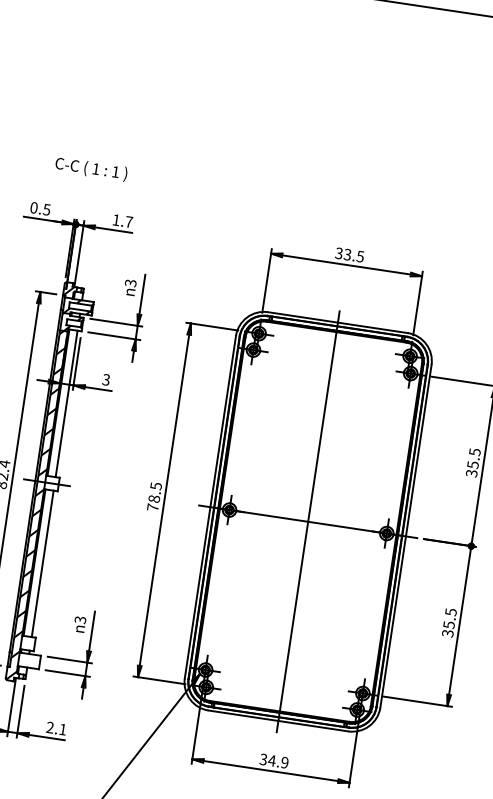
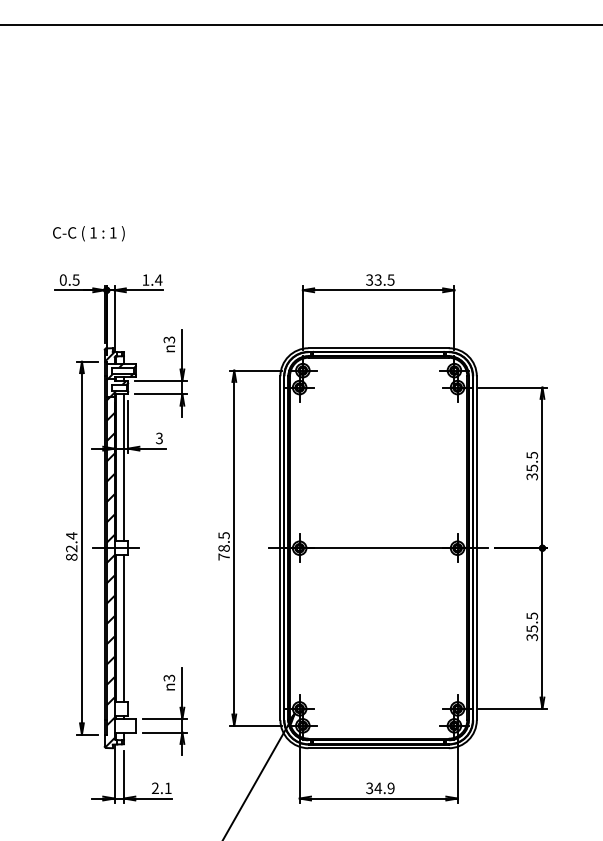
text: (91, 168) -> (88, 233), moved
text: (128, 221) -> (158, 279), 1.7 -> 1.4
line: (308, 521) -> (378, 547), removed

